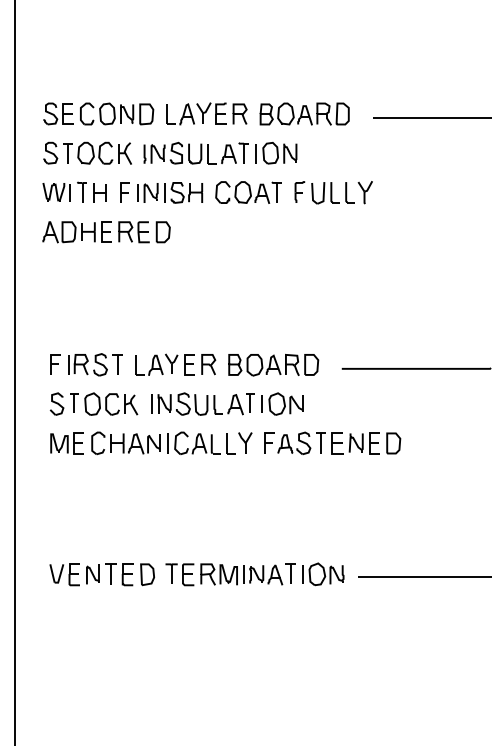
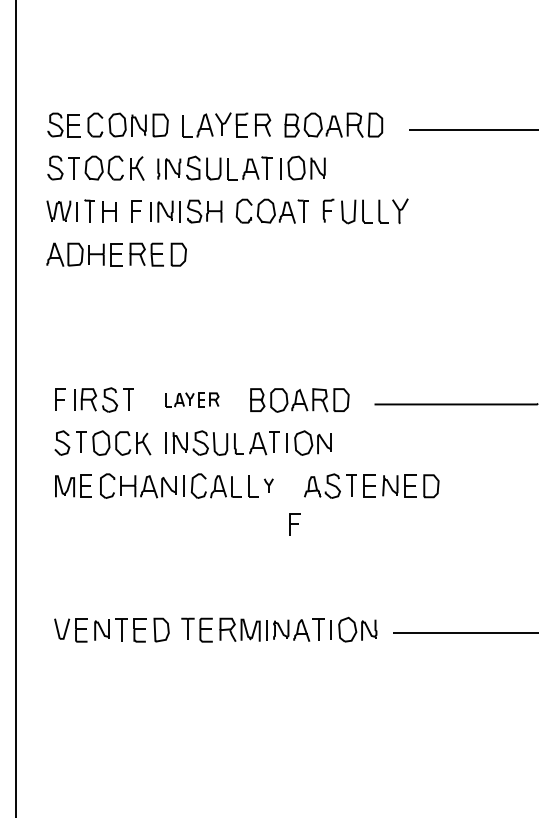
part: (175, 364) -> (192, 399), size x0.6
part: (245, 442) -> (268, 485), size x0.6
part: (269, 442) -> (295, 523), moved

